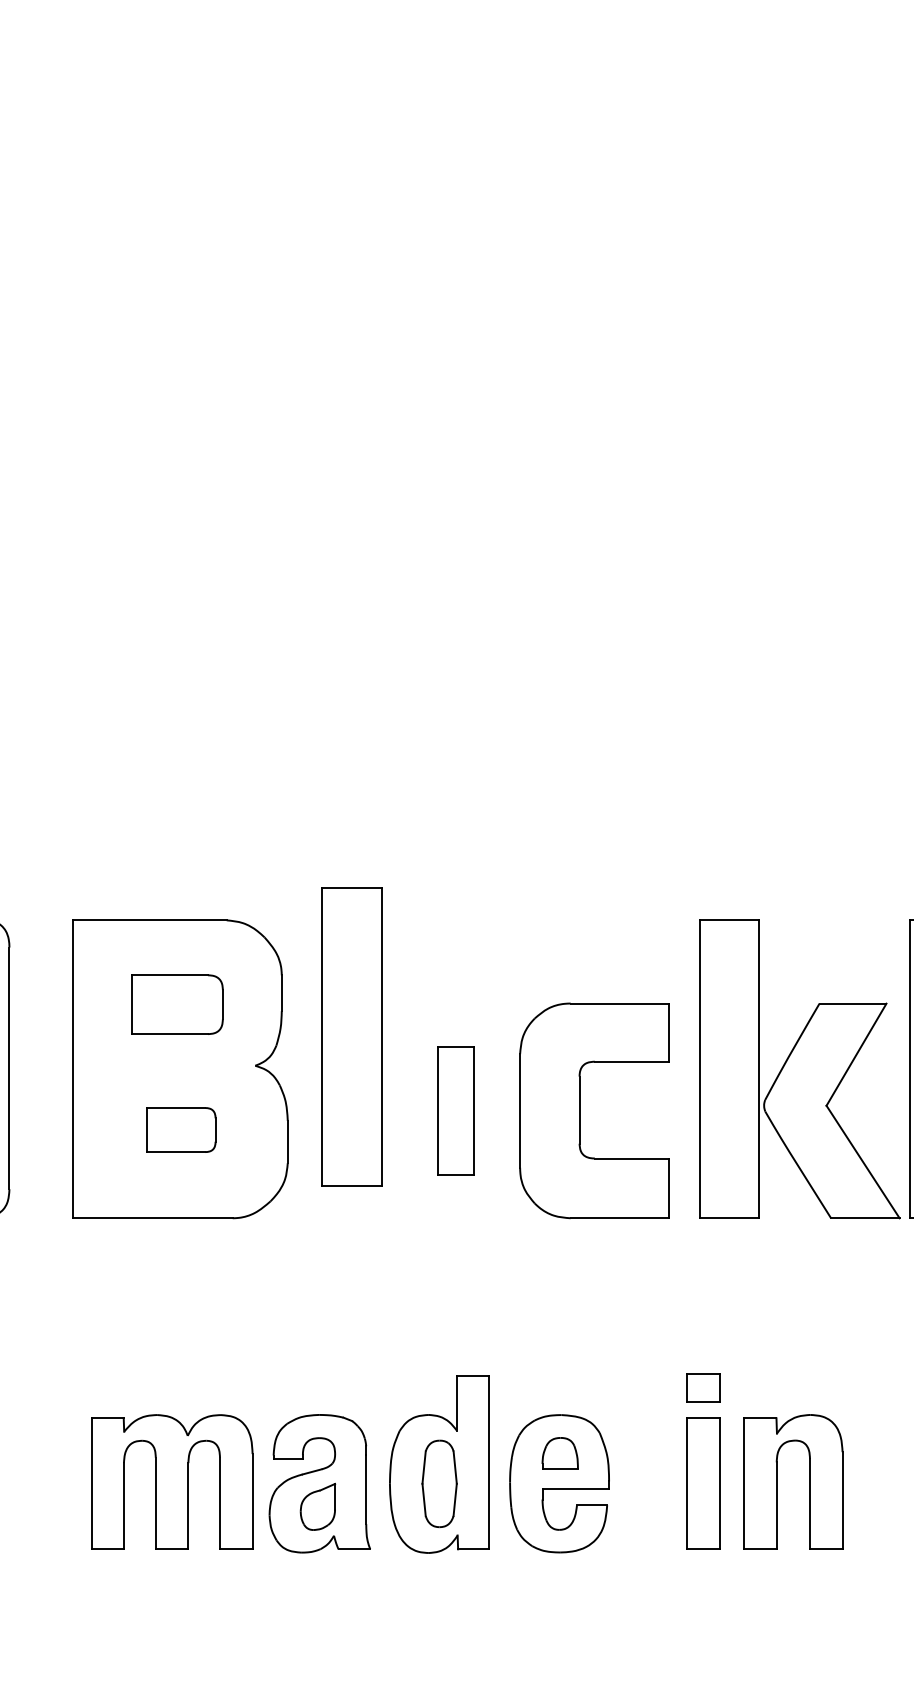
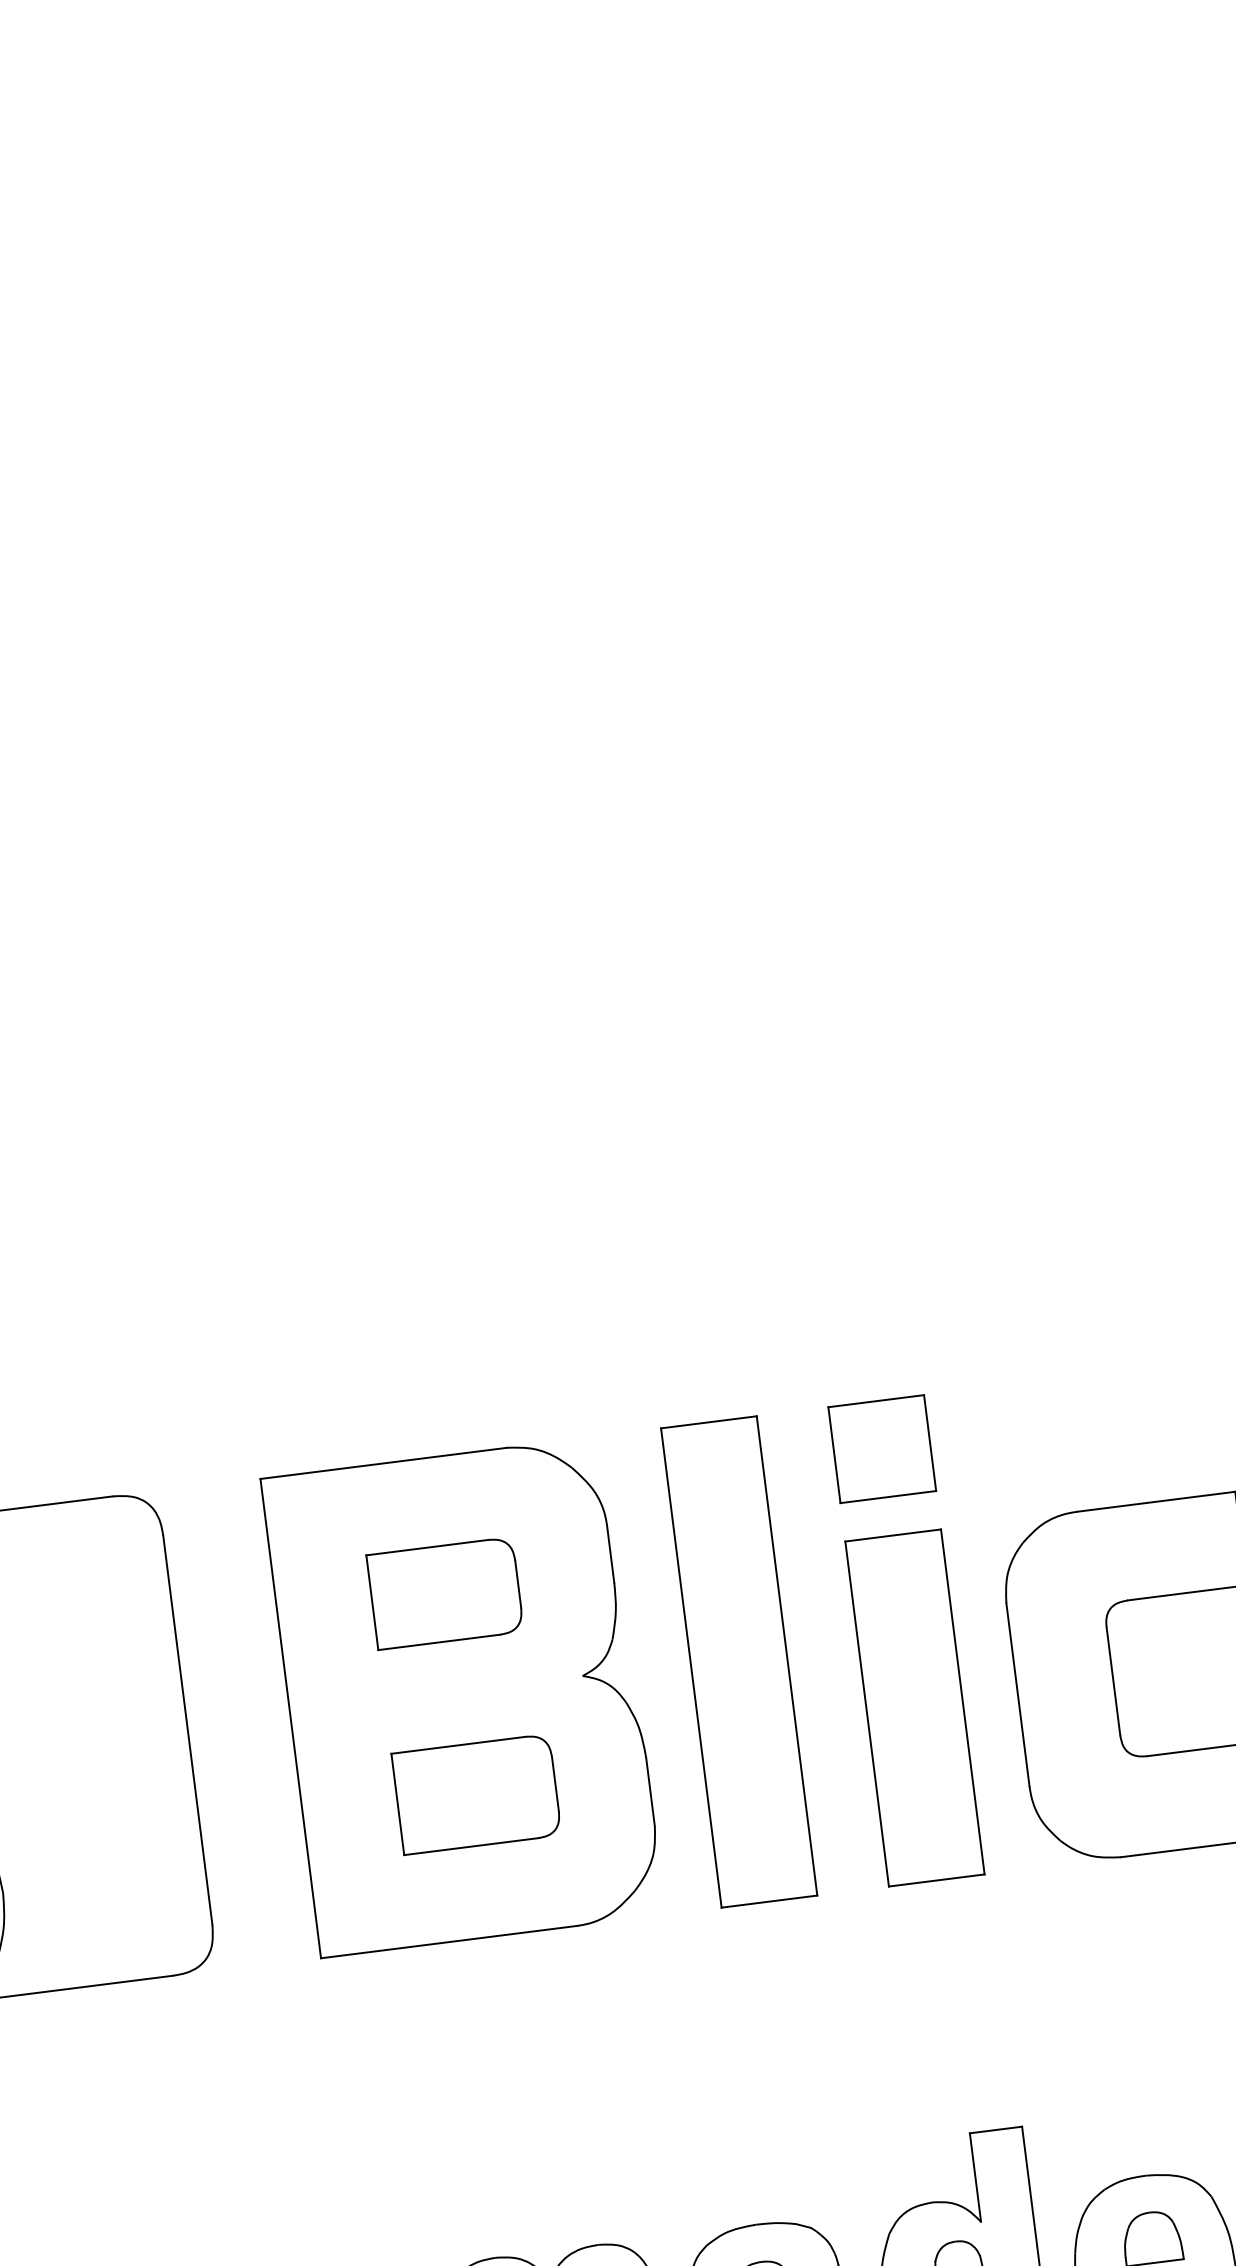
part: (455, 949) -> (881, 1448), added
part: (351, 1036) -> (738, 1660), moved
part: (455, 1110) -> (913, 1707), size x1.67
part: (181, 1129) -> (476, 1793), size x1.43

